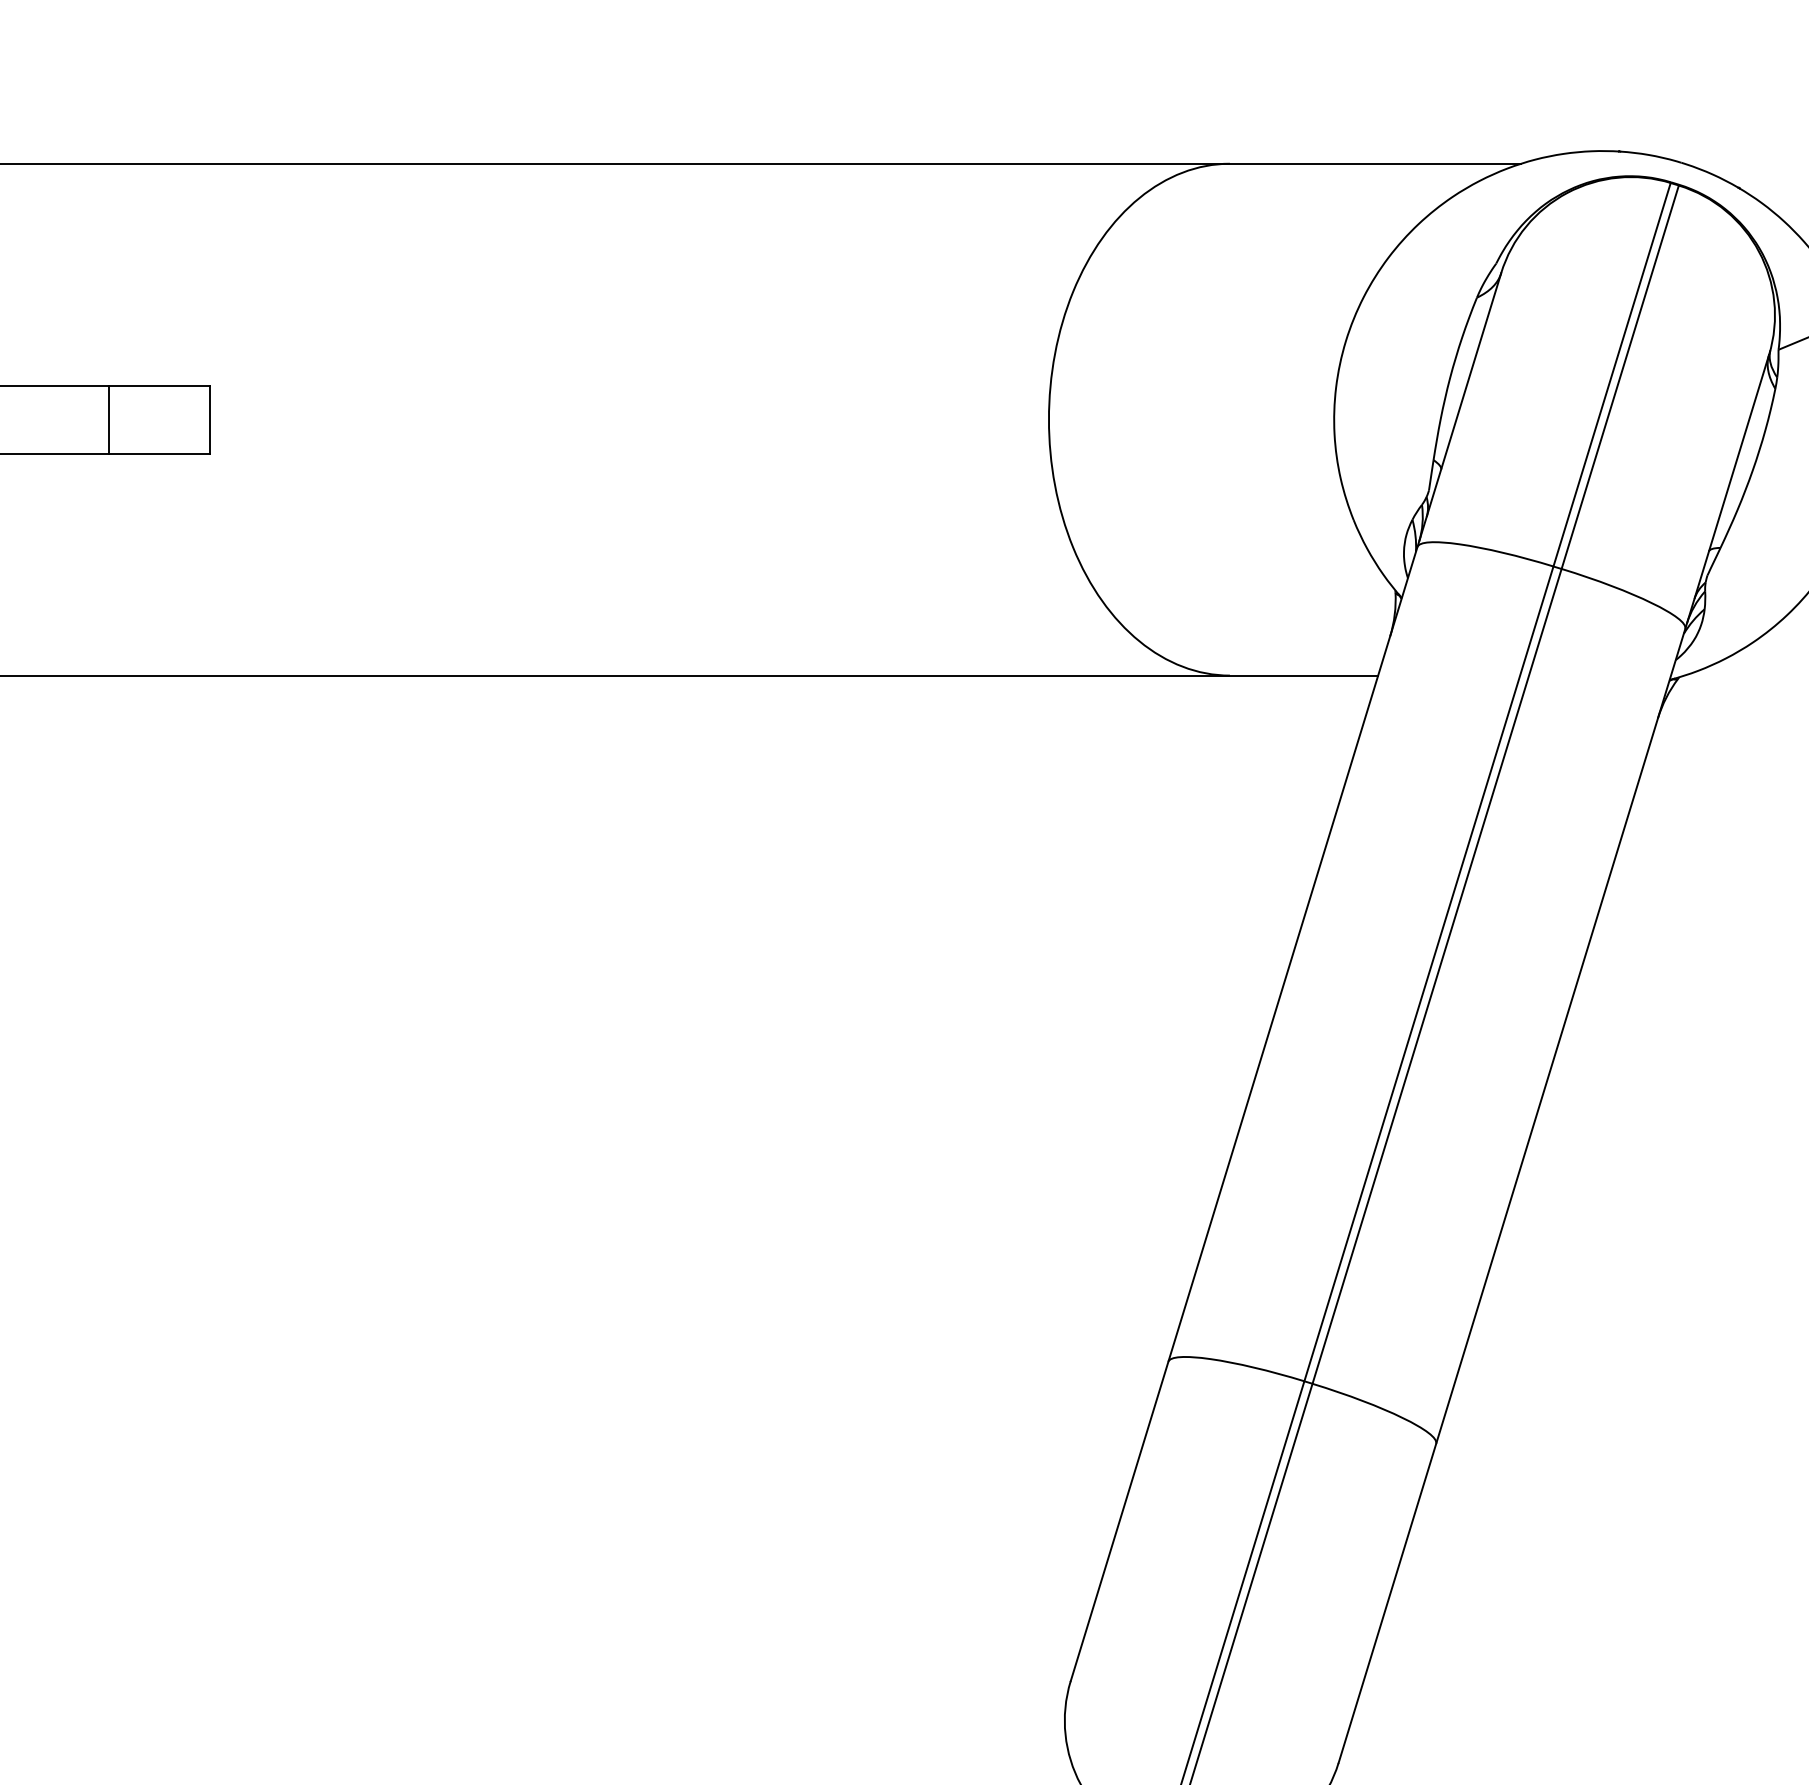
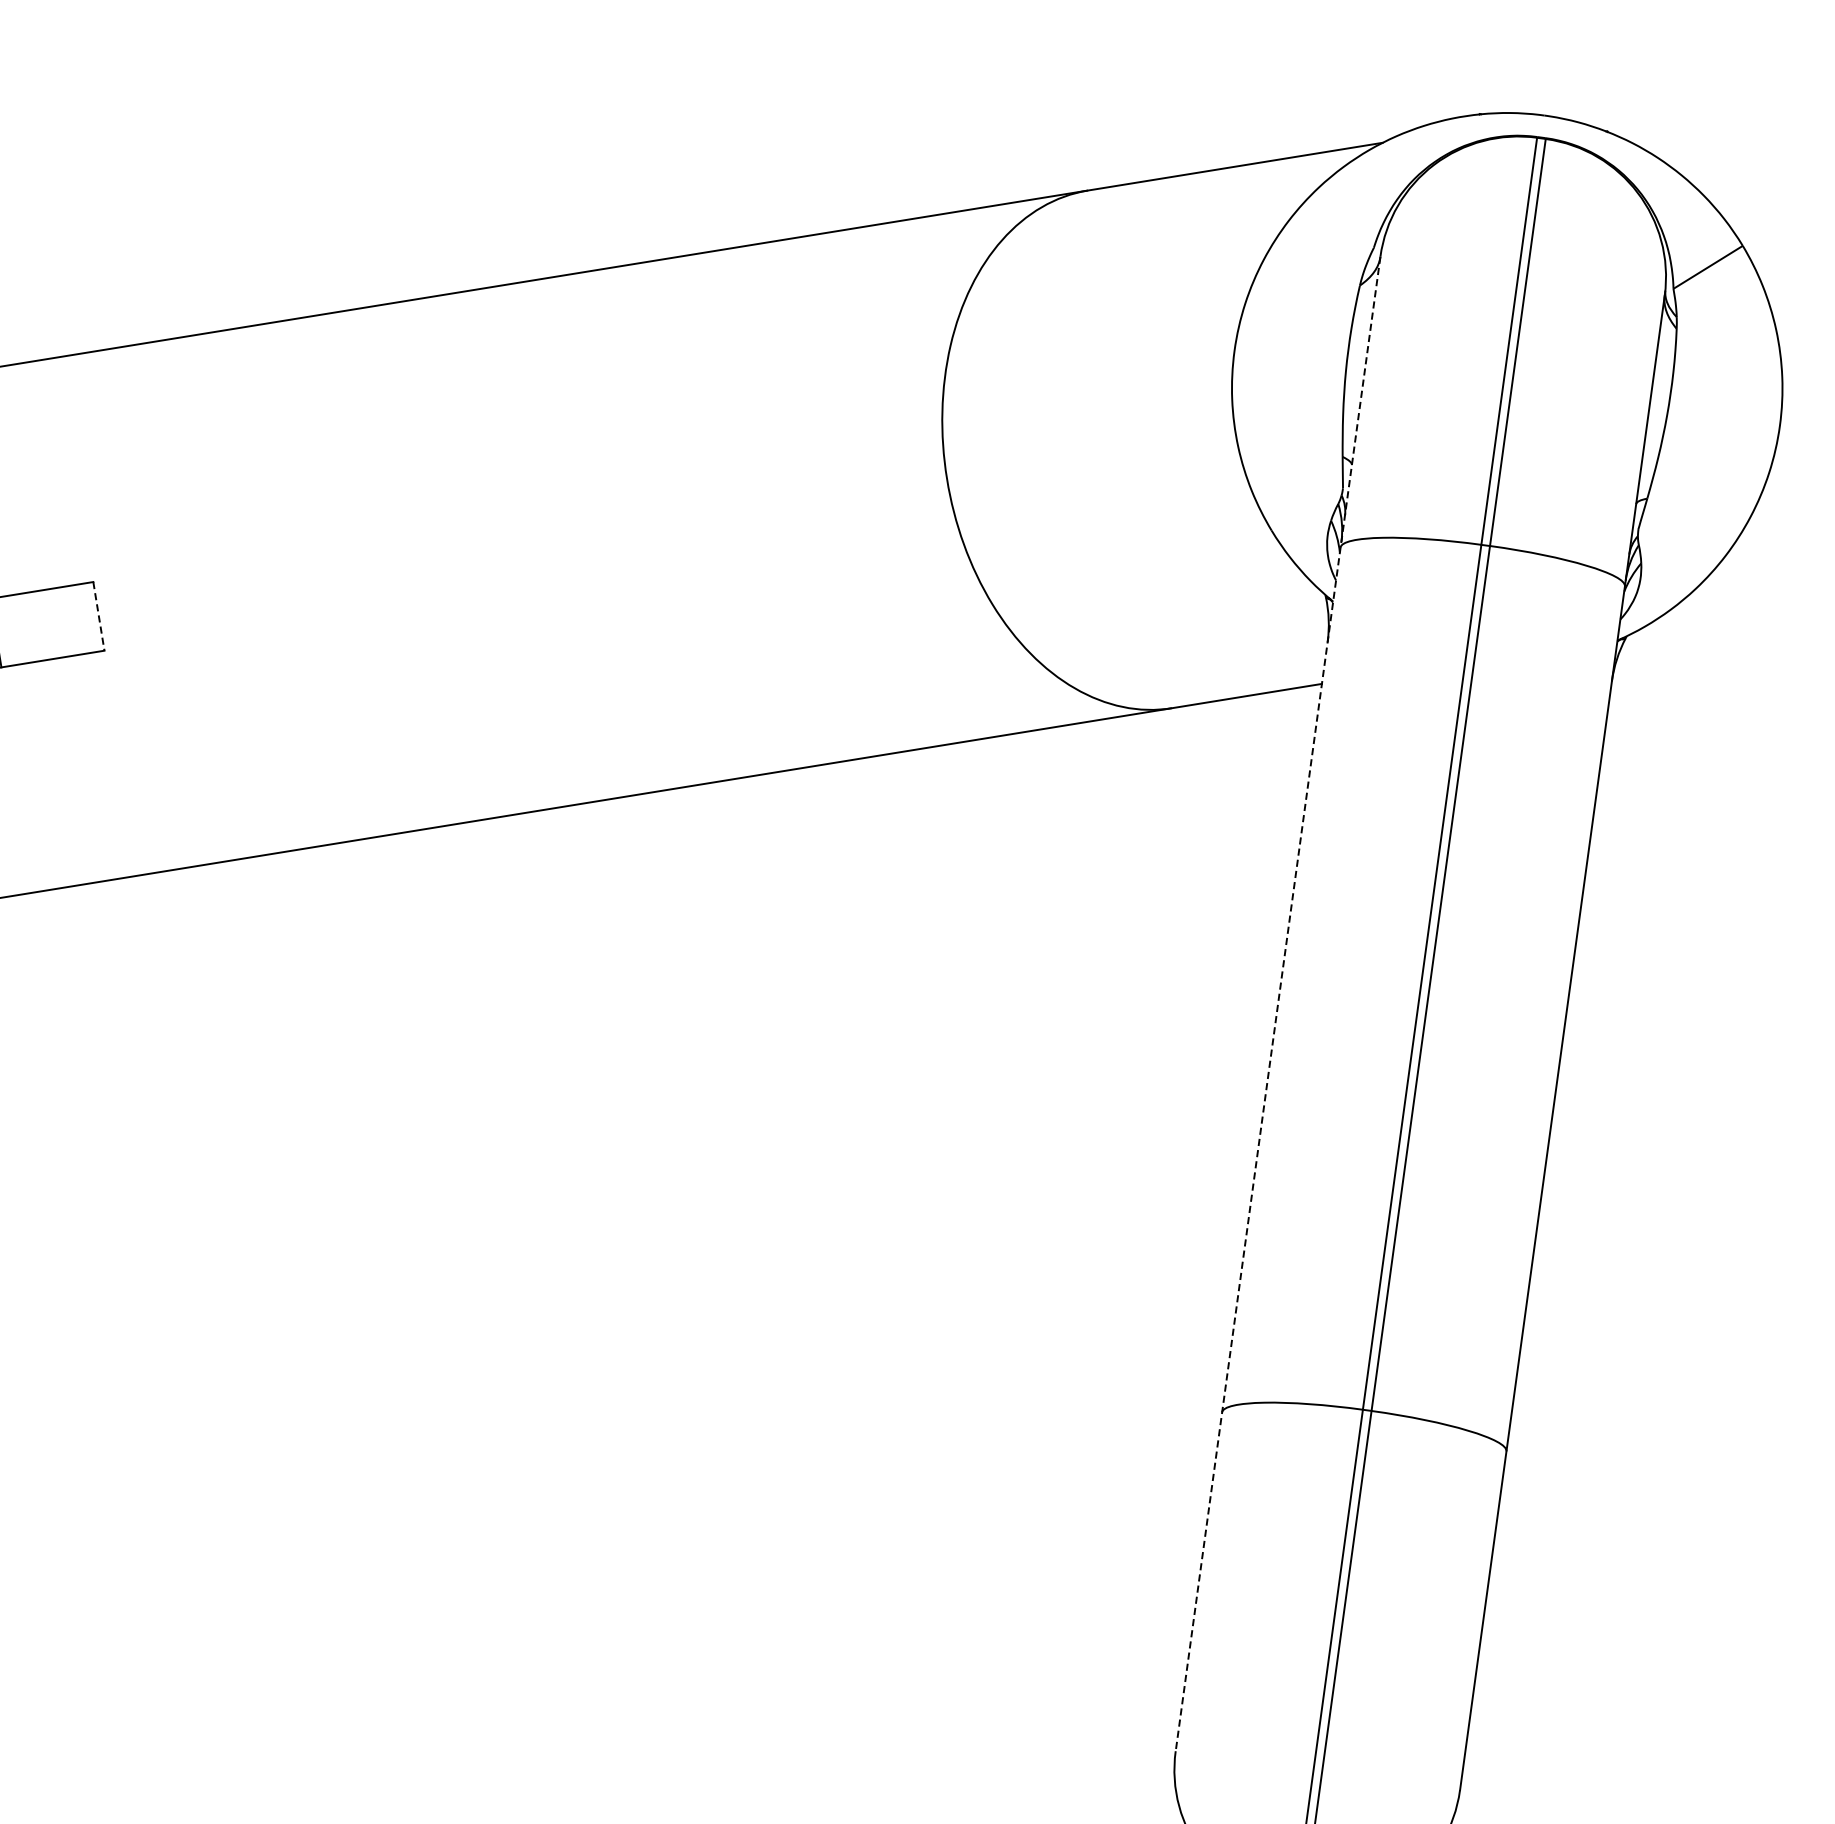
line: (210, 419) -> (98, 616), solid -> dashed
line: (1285, 977) -> (1277, 1004), solid -> dashed

